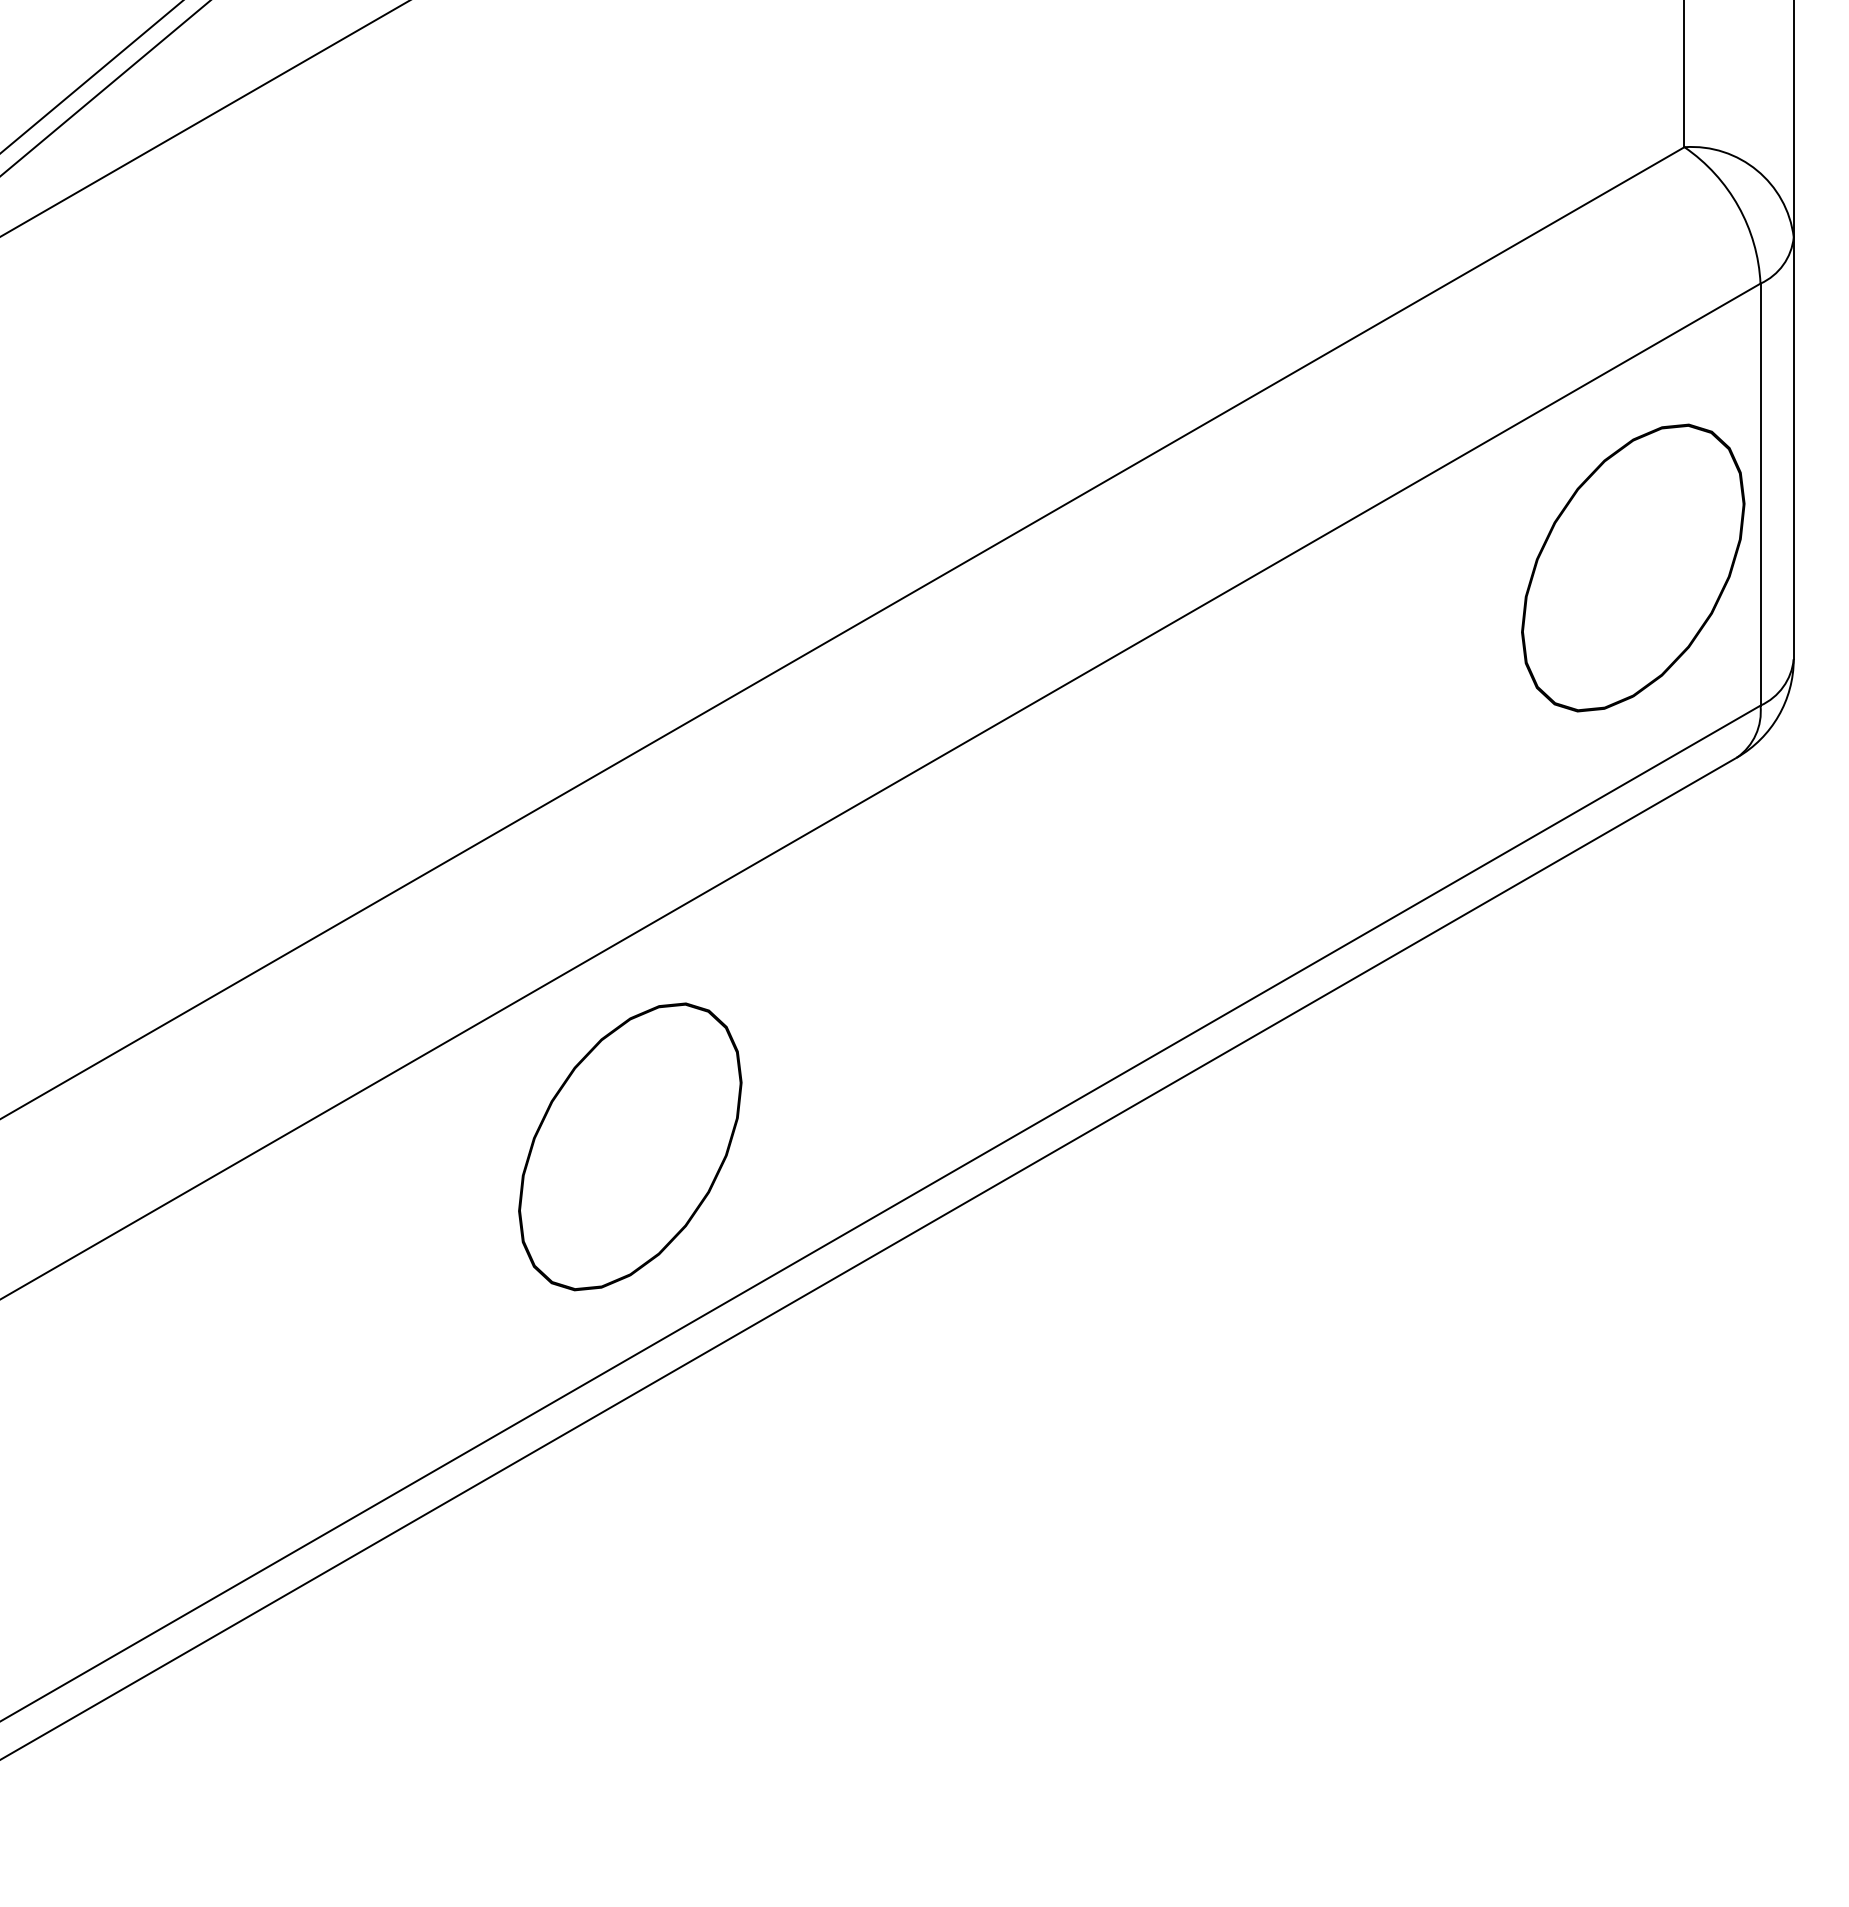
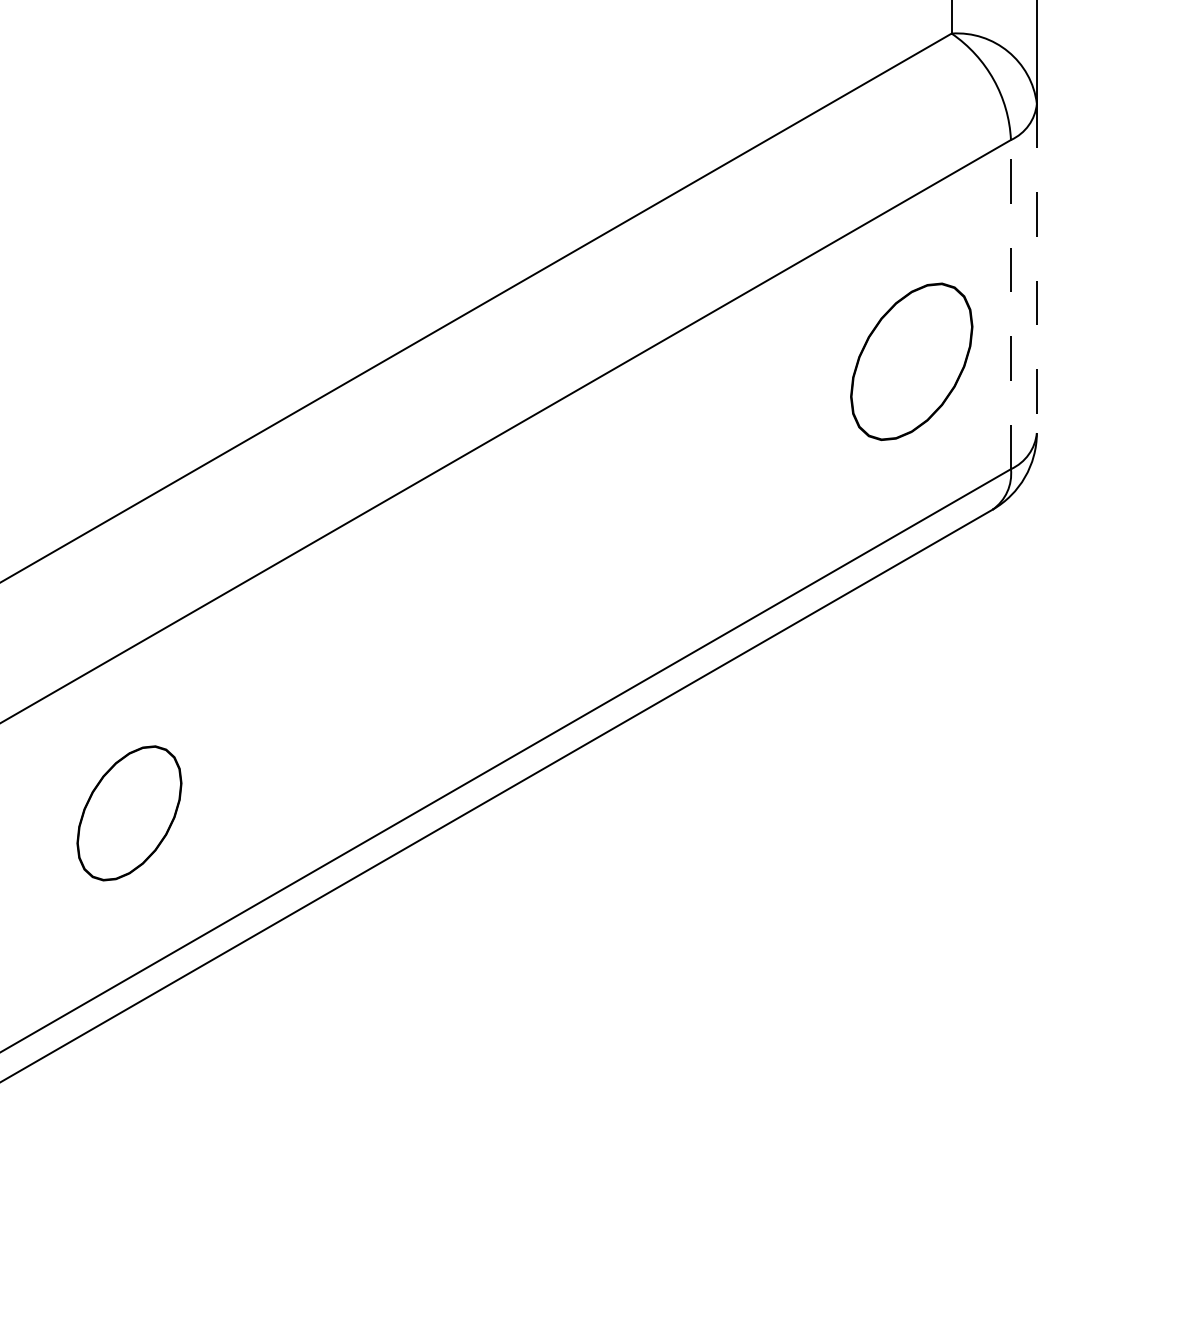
line: (1793, 448) -> (1036, 268), solid -> dashed
line: (1760, 494) -> (1010, 304), solid -> dashed
part: (1633, 567) -> (911, 361), size x0.7
part: (630, 1146) -> (129, 813), size x0.6

